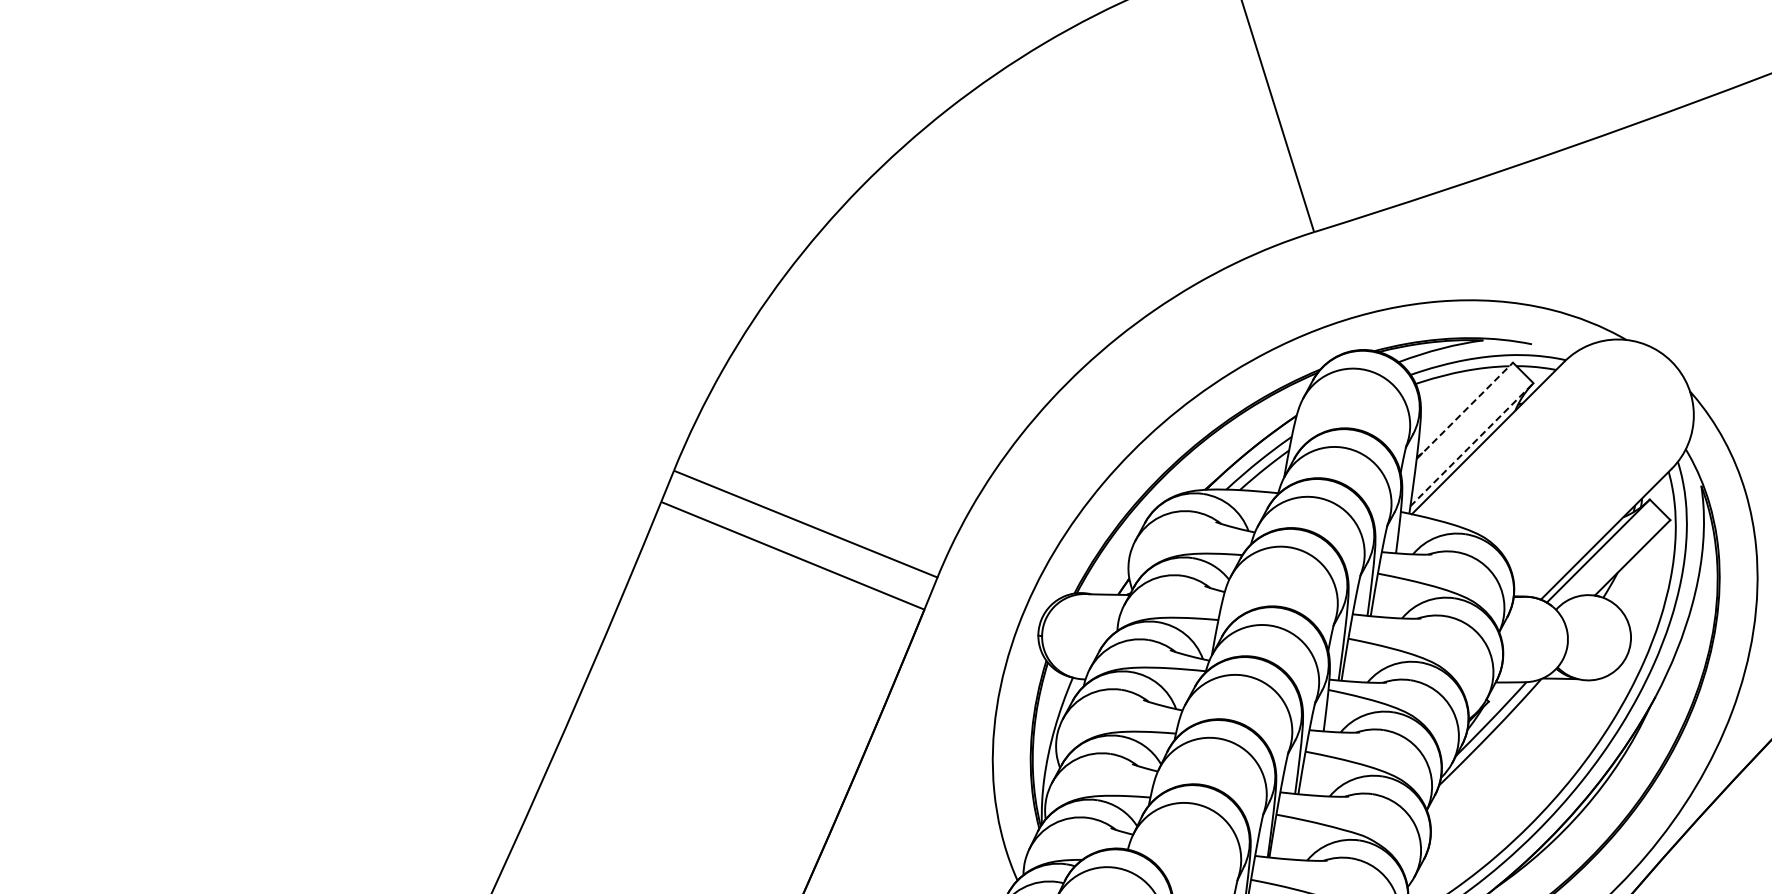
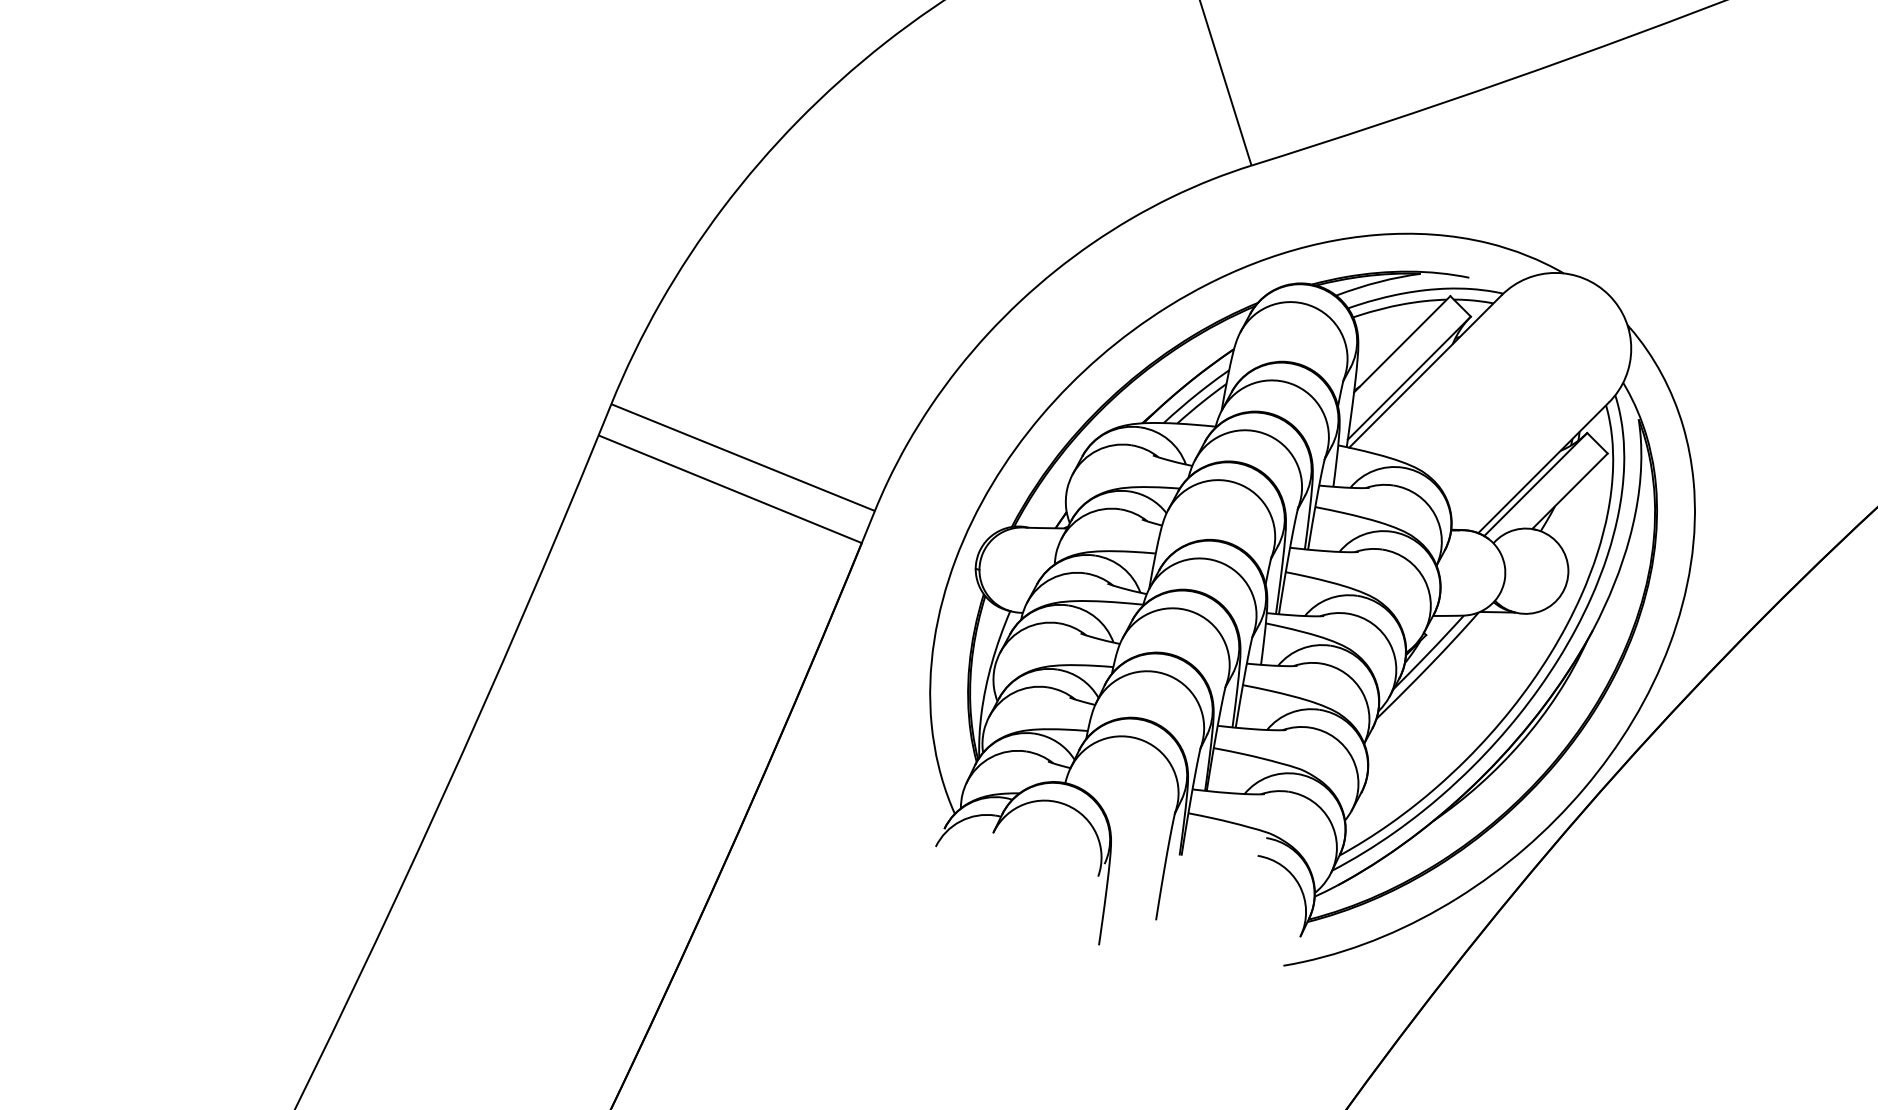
line: (1465, 410) -> (1402, 343), dashed -> solid
line: (1472, 444) -> (1409, 377), dashed -> solid

